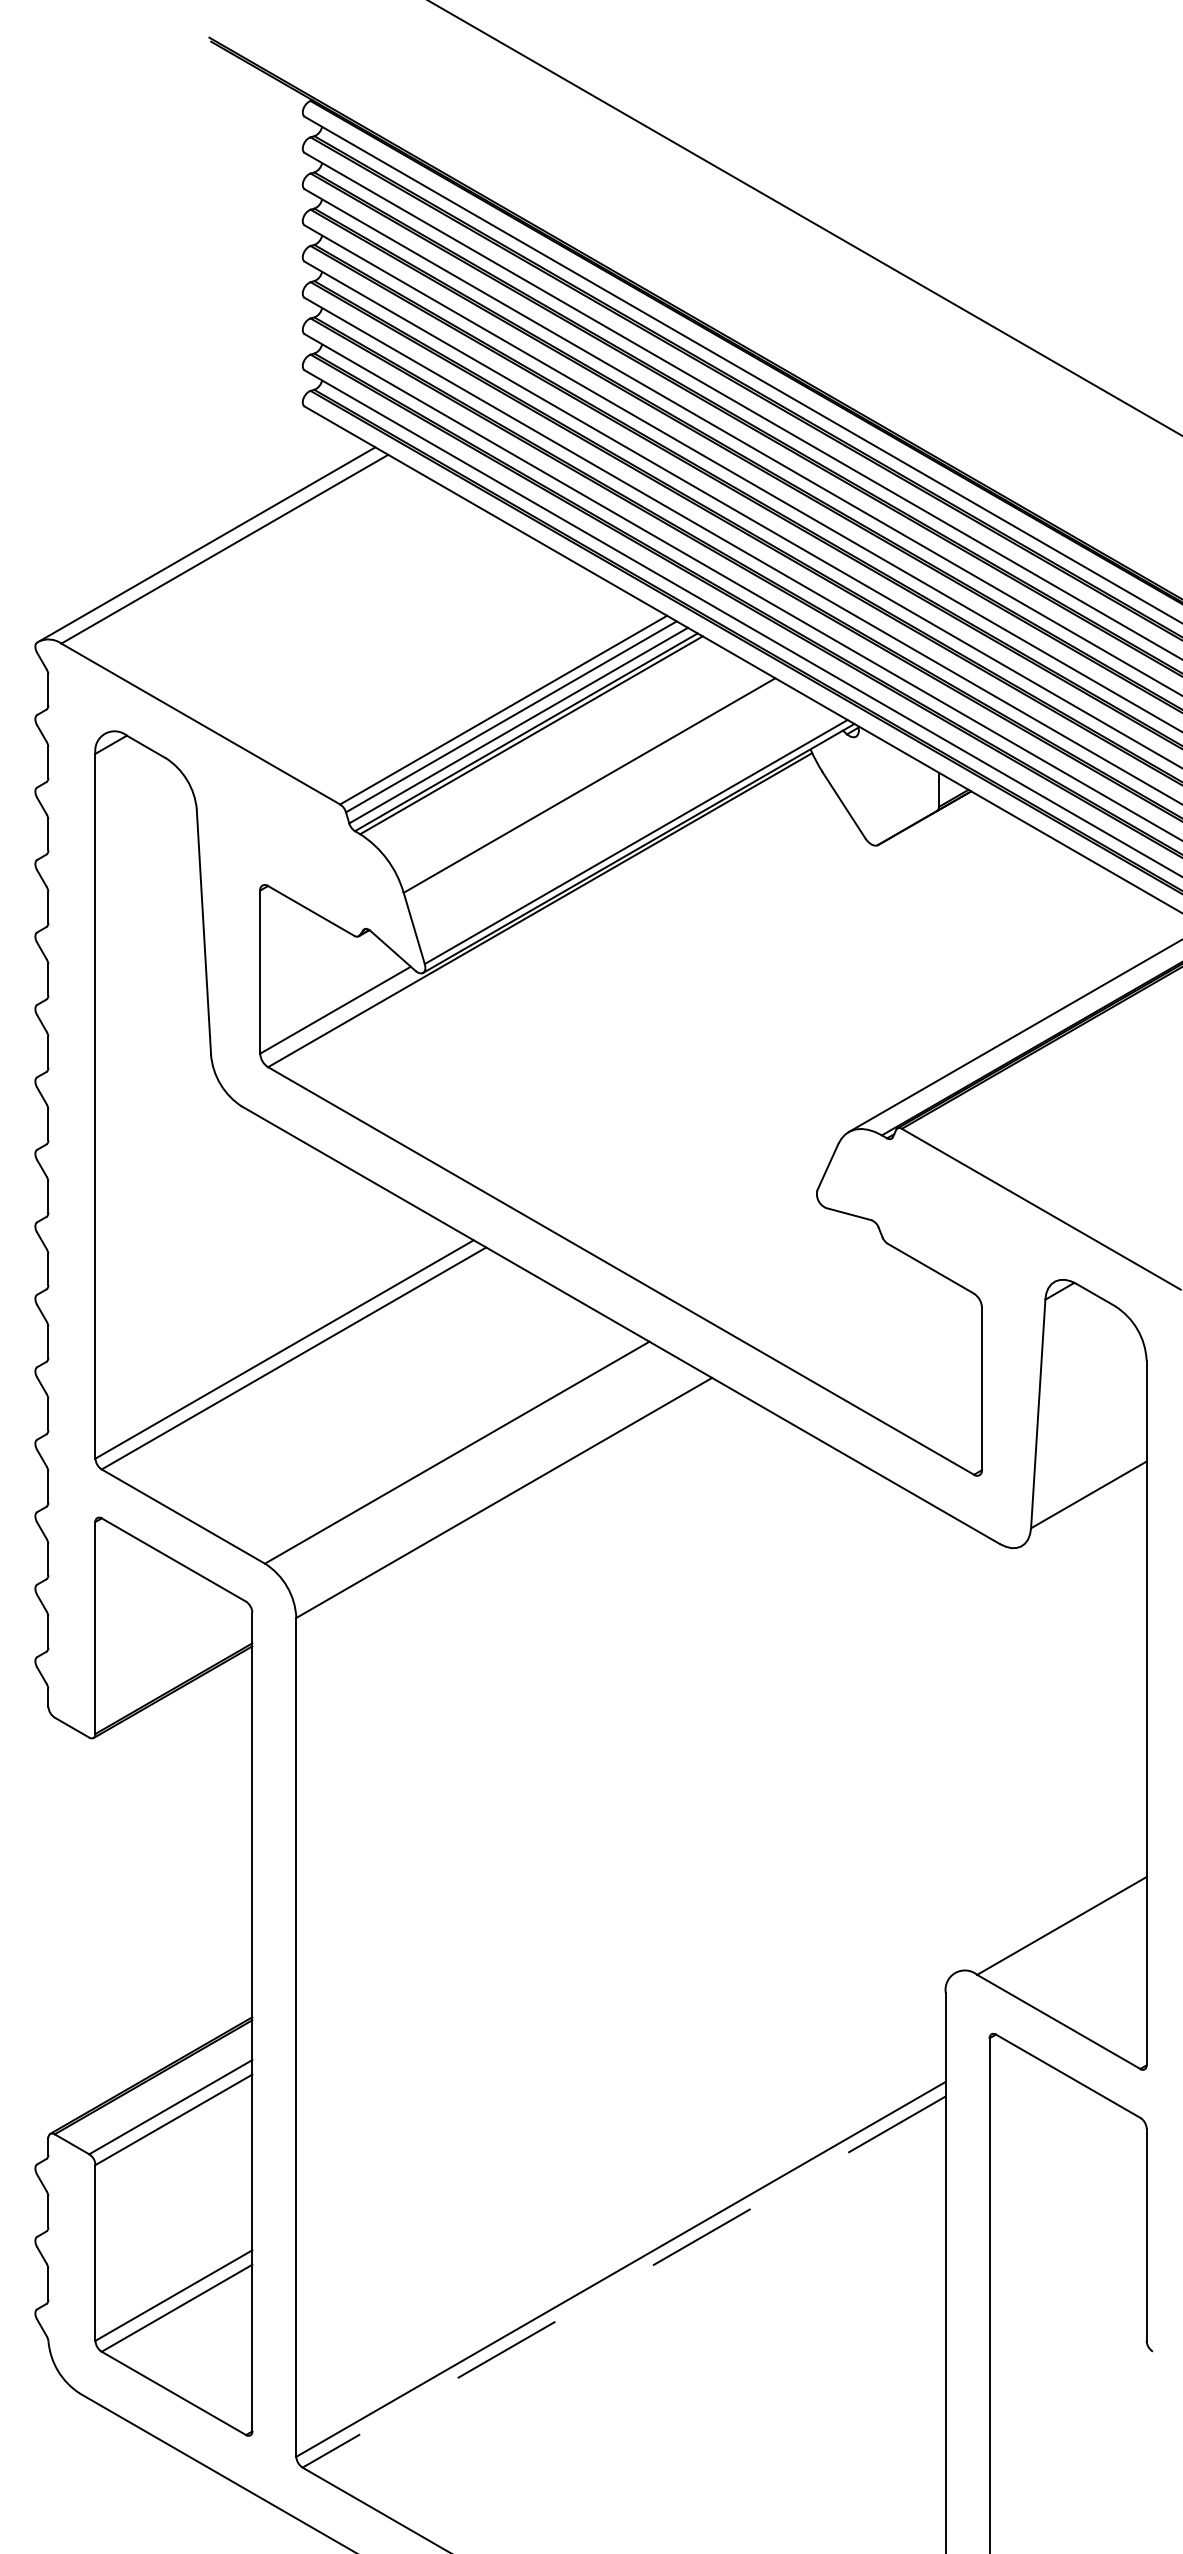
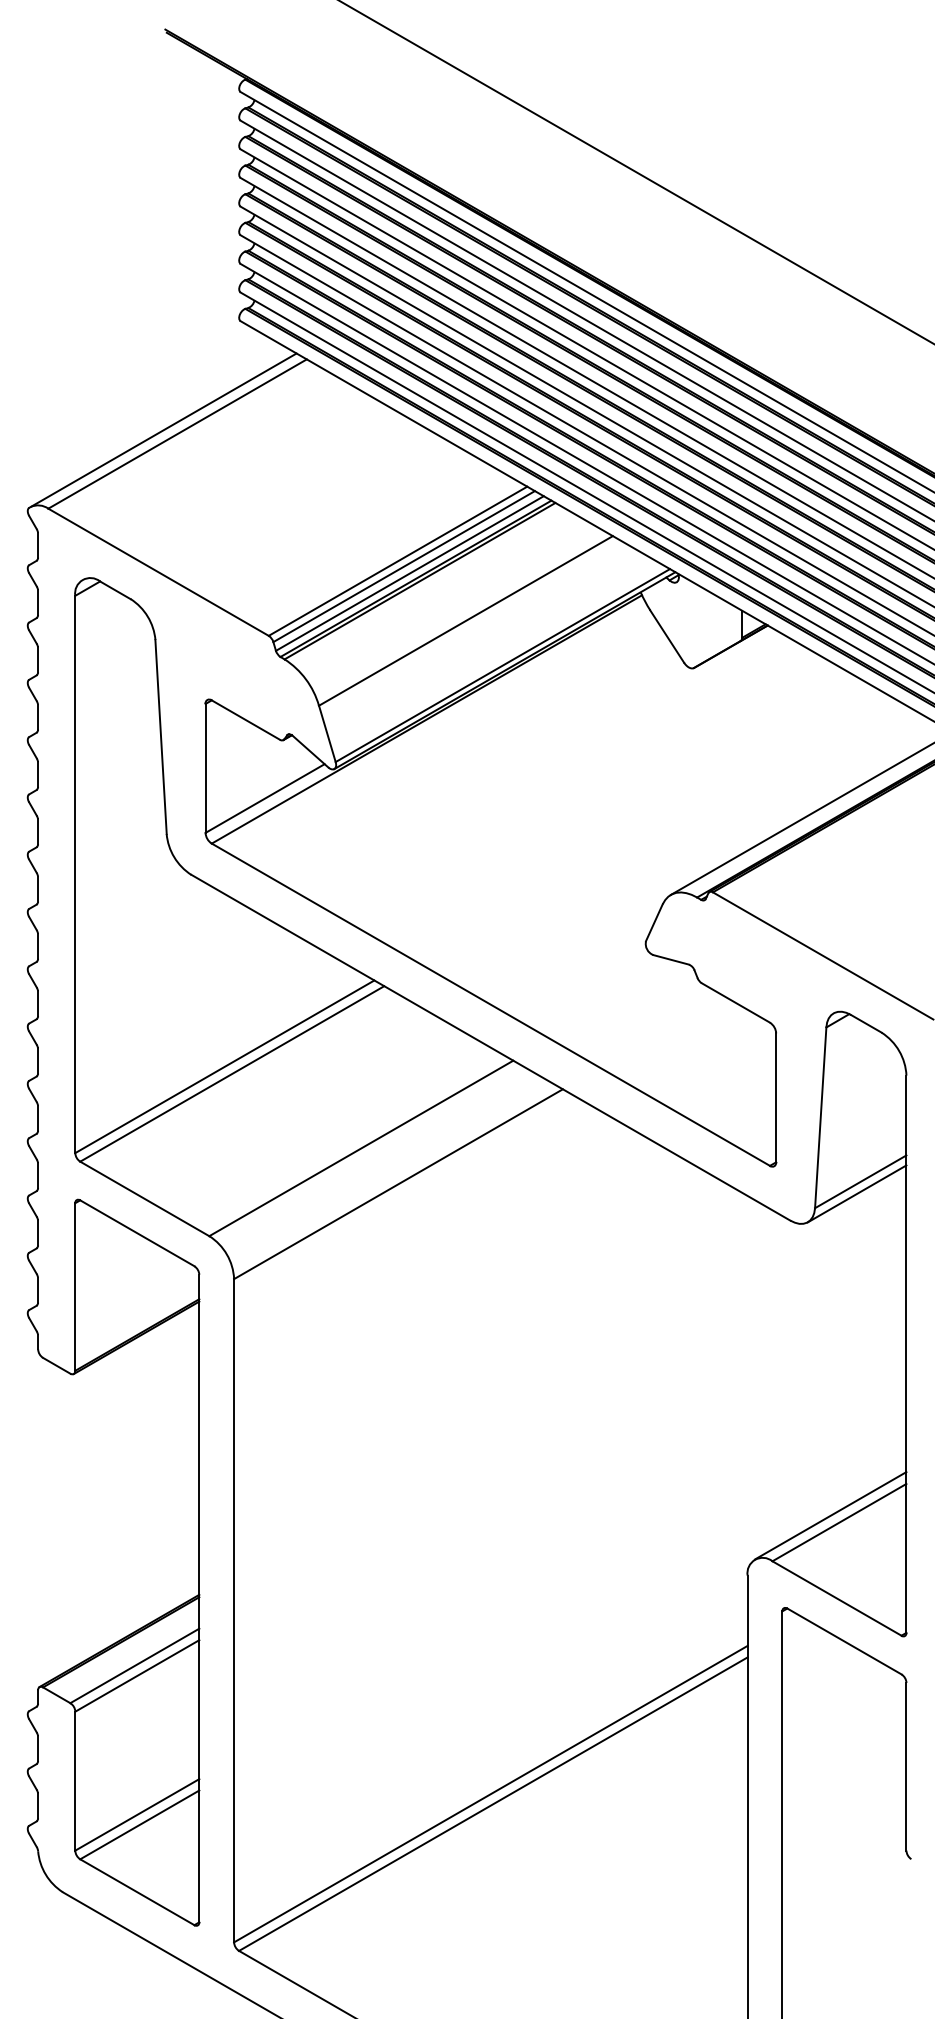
line: (1083, 1510) -> (856, 1194), added
line: (1050, 1917) -> (830, 1515), added
line: (623, 2282) -> (492, 1804), dashed -> solid

